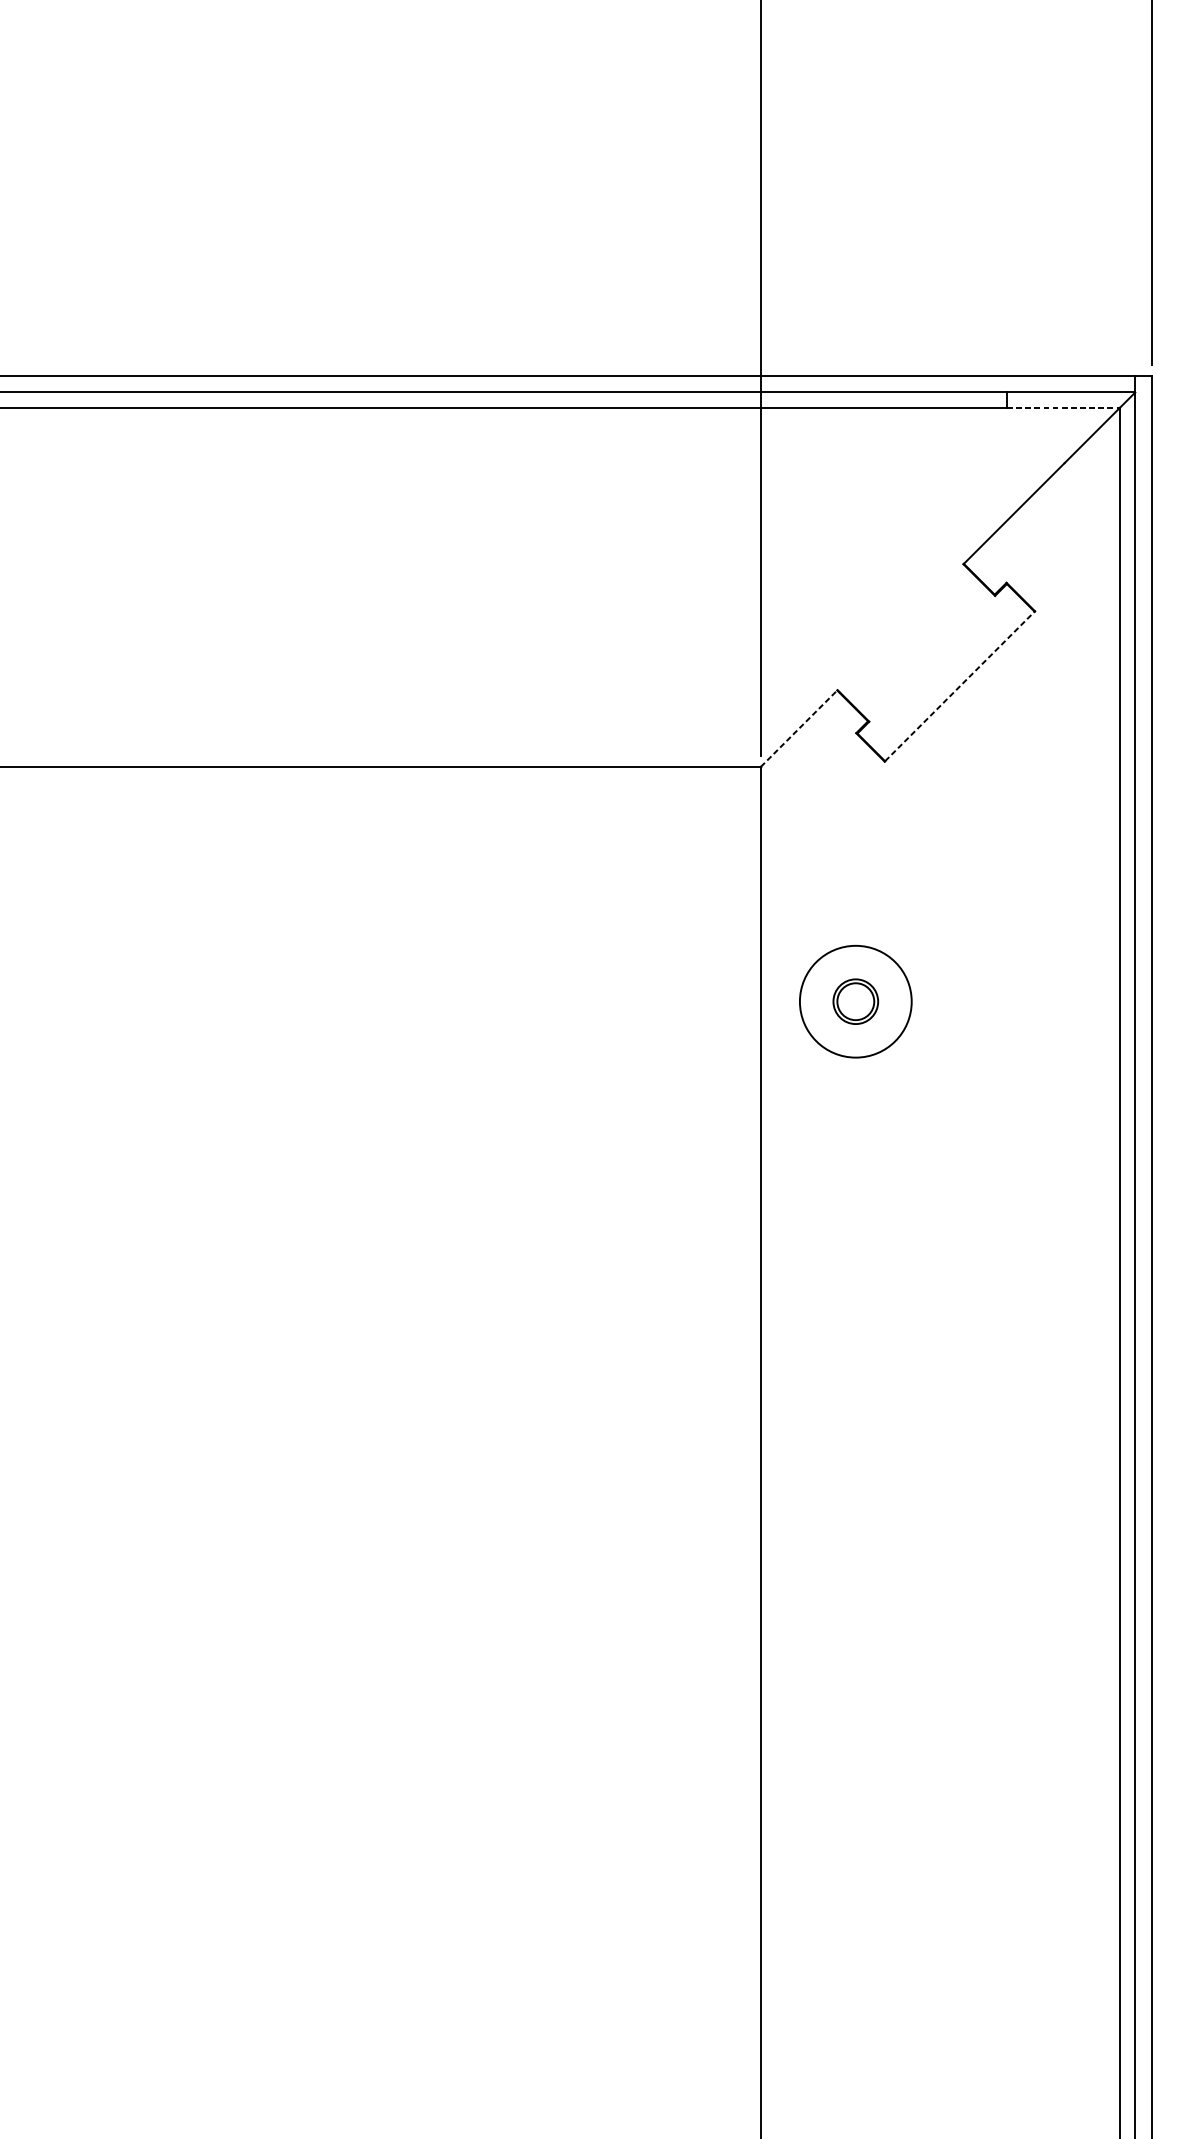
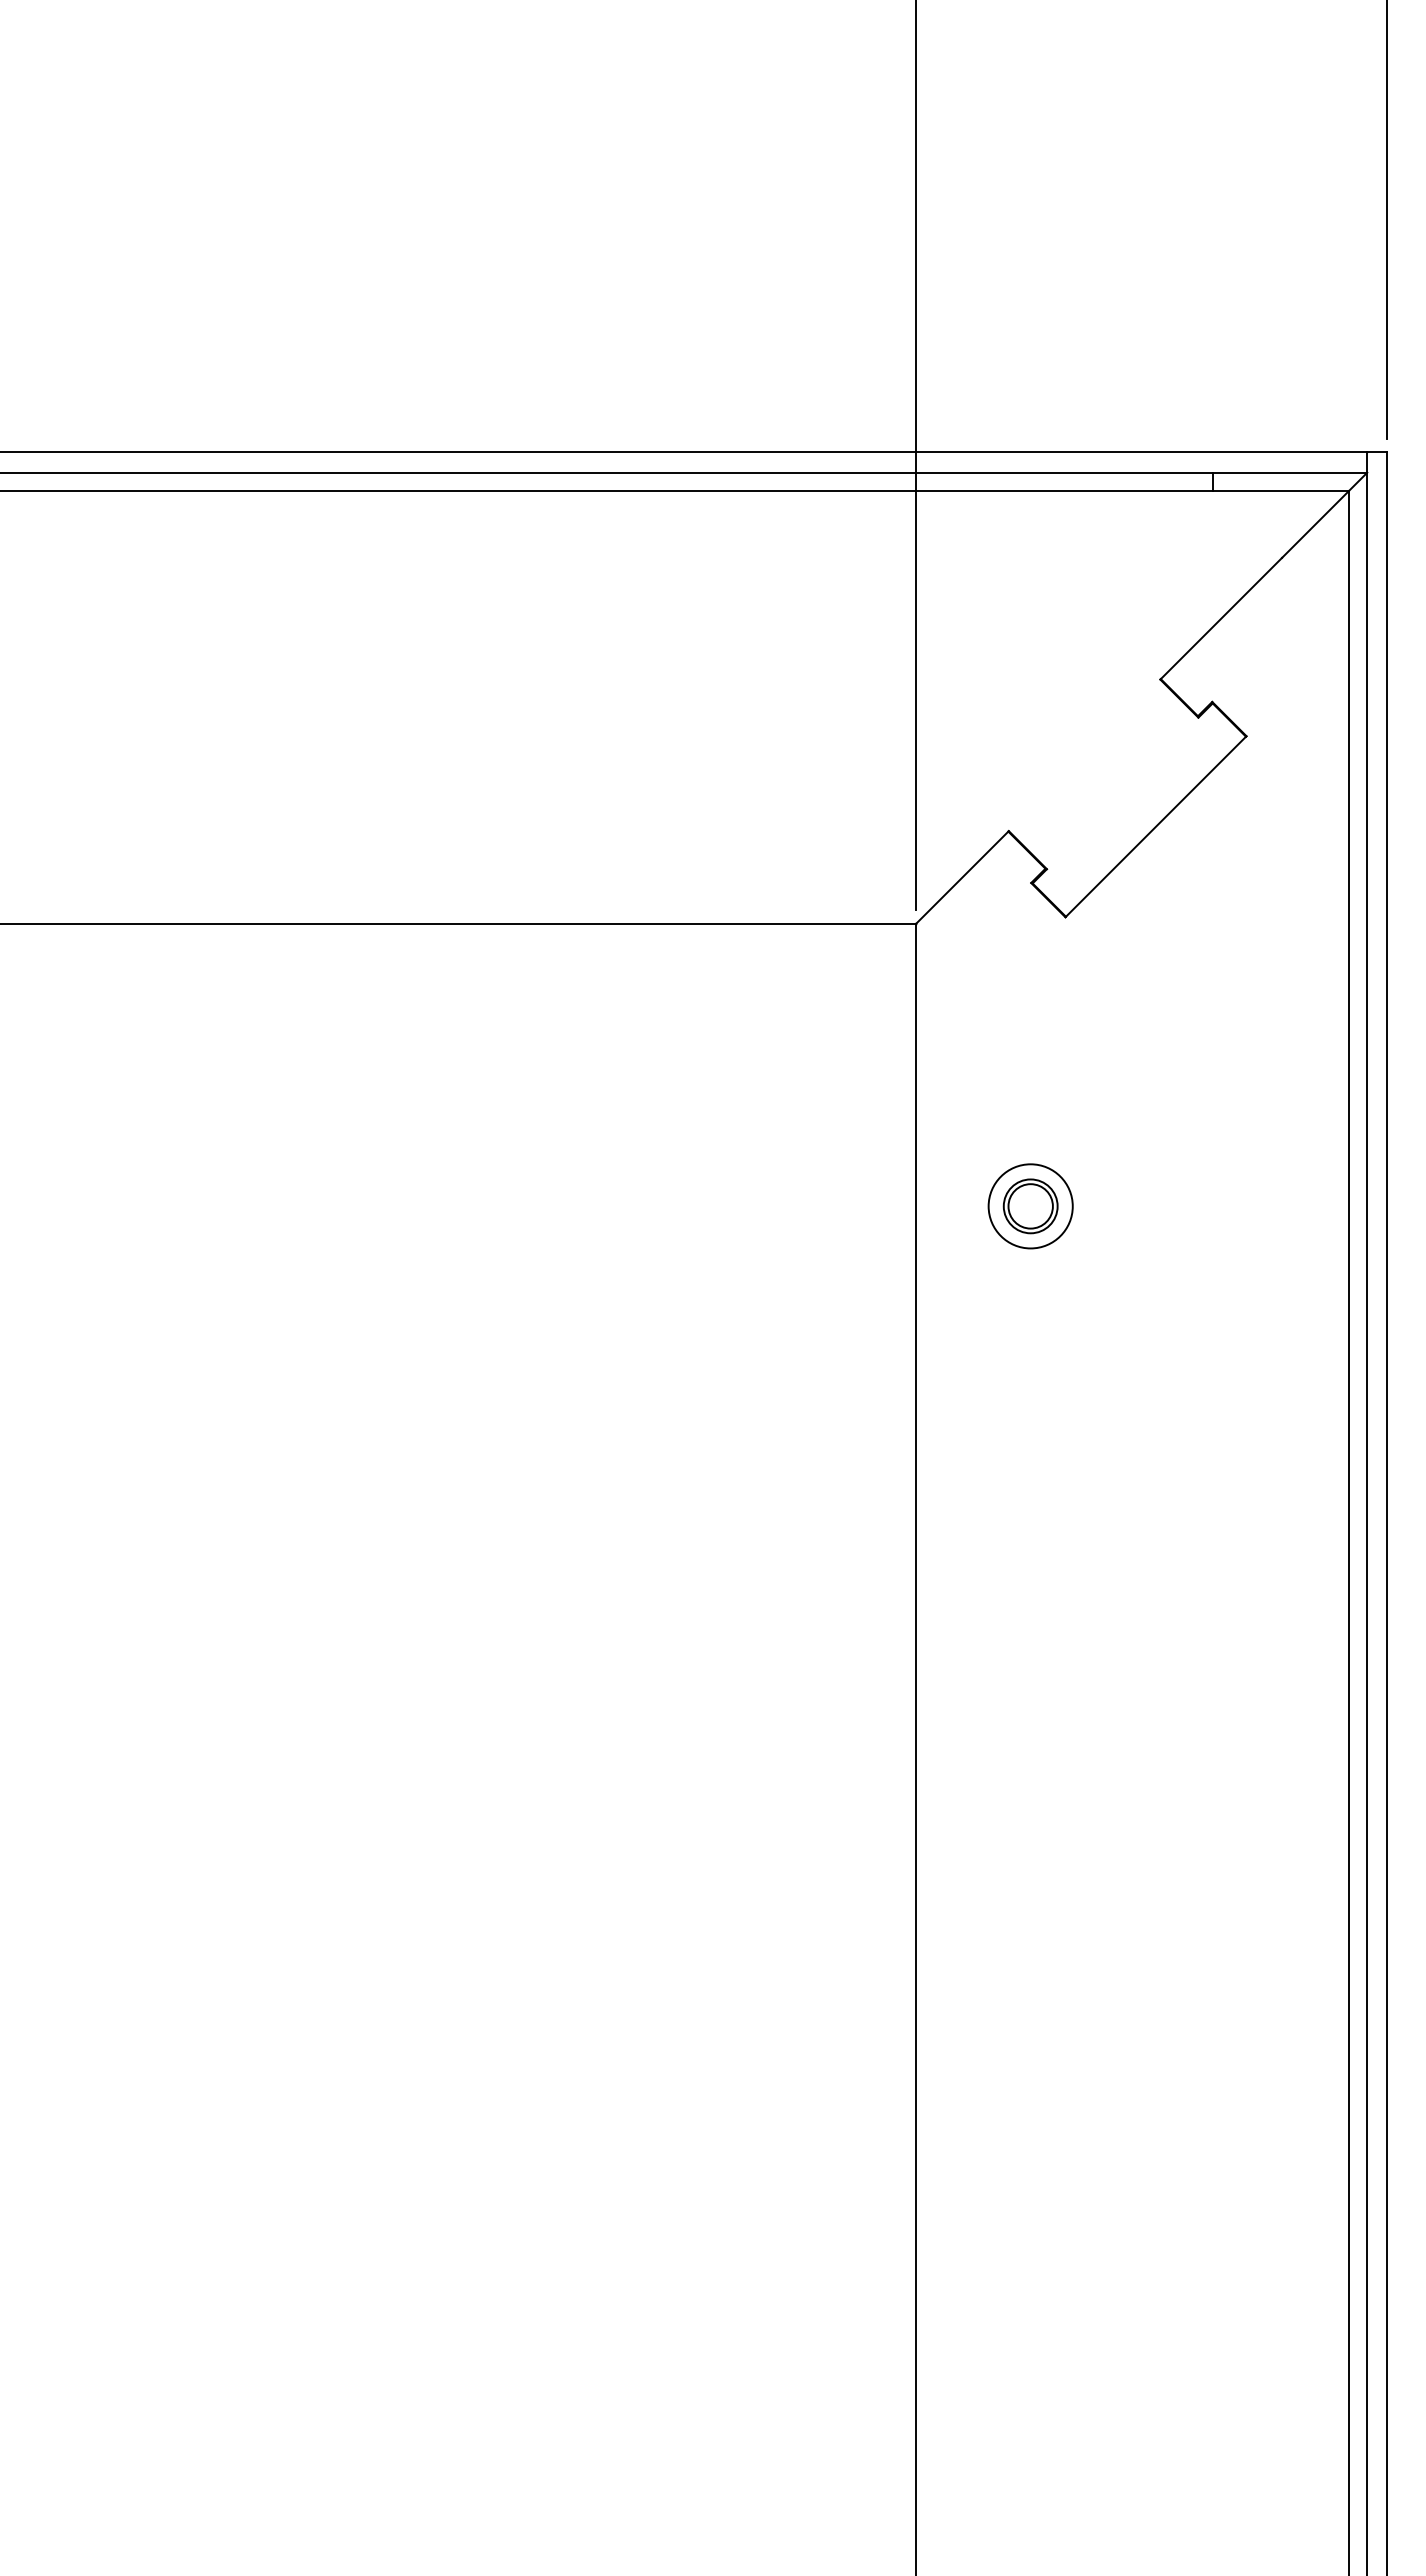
line: (1064, 408) -> (1281, 491), dashed -> solid
line: (960, 686) -> (1156, 826), dashed -> solid
line: (799, 728) -> (962, 877), dashed -> solid
circle: (855, 1001) -> (1030, 1206), size x0.62

